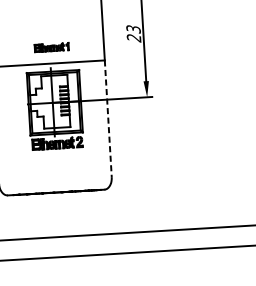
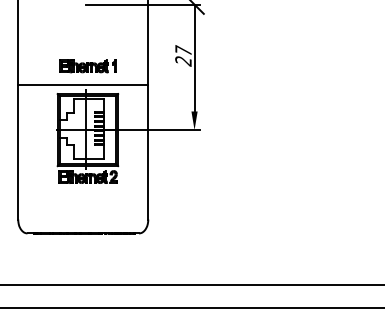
text: (133, 28) -> (183, 50), 23 -> 27
part: (51, 47) -> (87, 66), size x1.43
line: (108, 119) -> (148, 152), dashed -> solid

